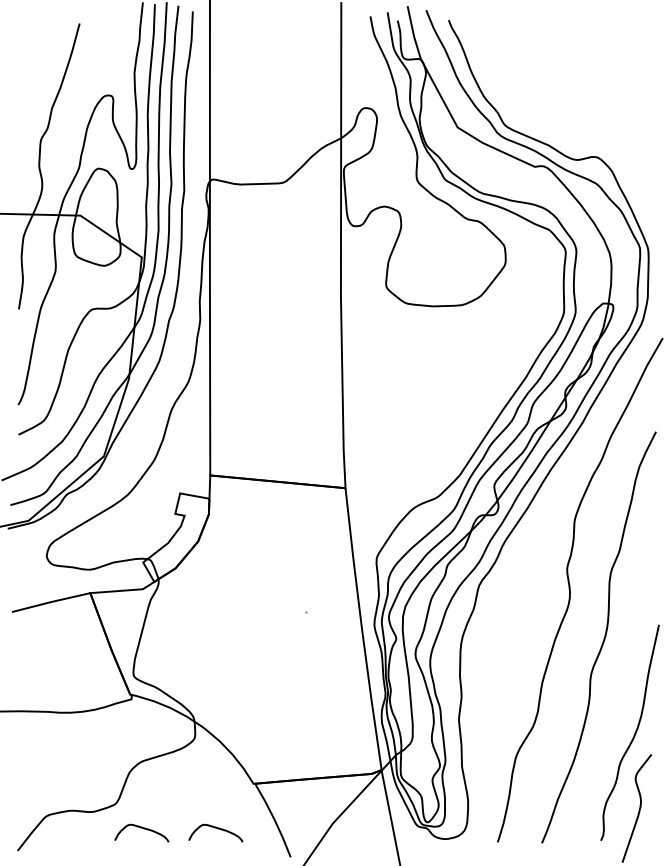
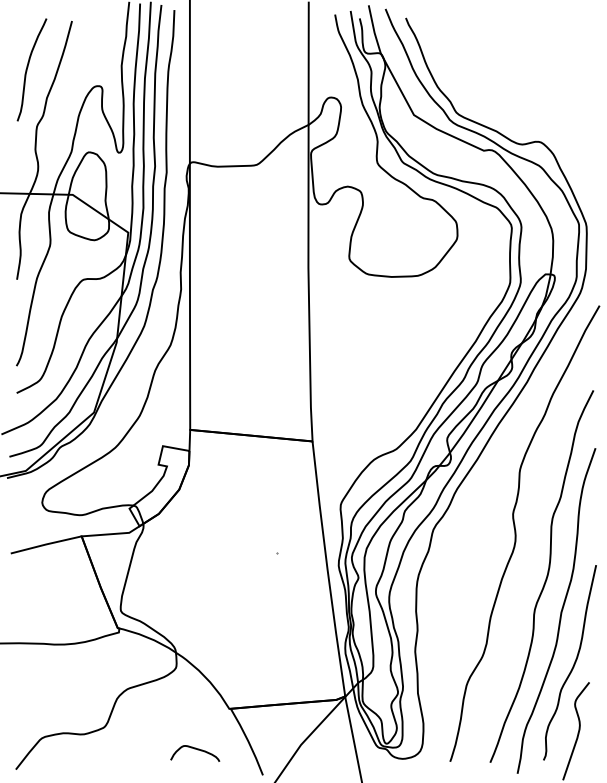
curve: (31, 74) -> (28, 67), added
curve: (619, 676) -> (560, 611), added
curve: (143, 829) -> (129, 750), removed

